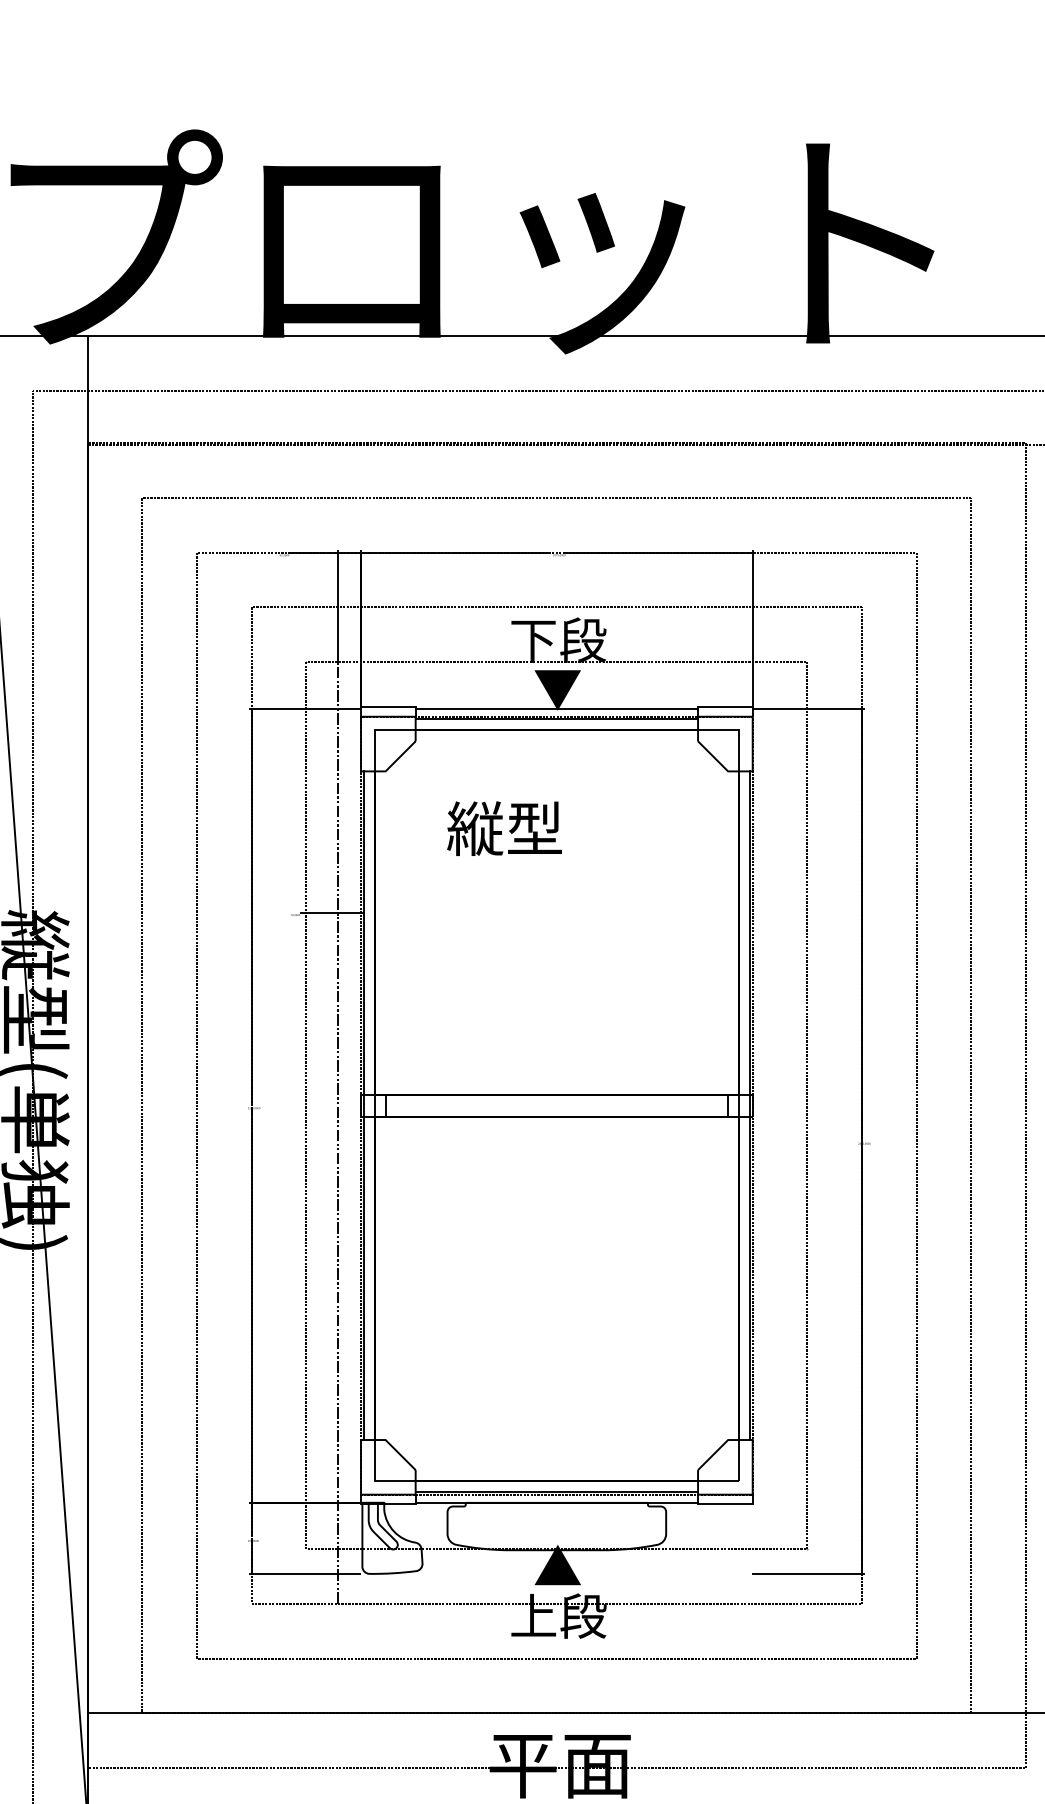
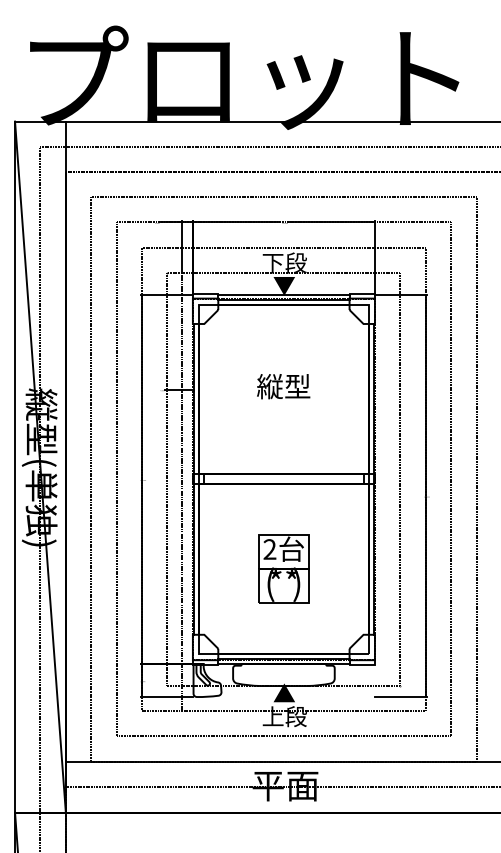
text: (504, 828) -> (283, 386), moved
part: (555, 1297) -> (283, 568), added

